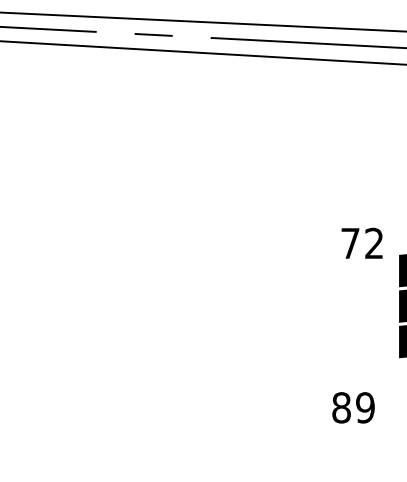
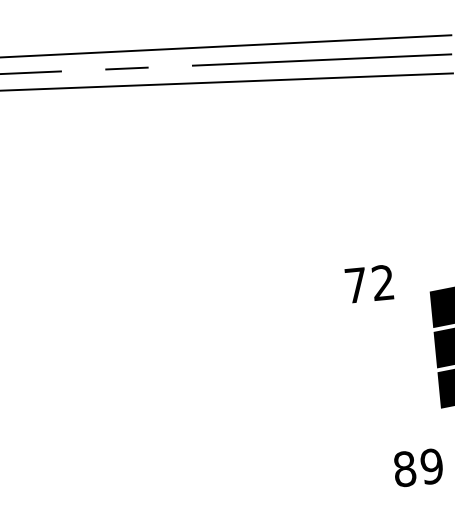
text: (361, 242) -> (368, 283), moved
text: (353, 407) -> (418, 467), moved

